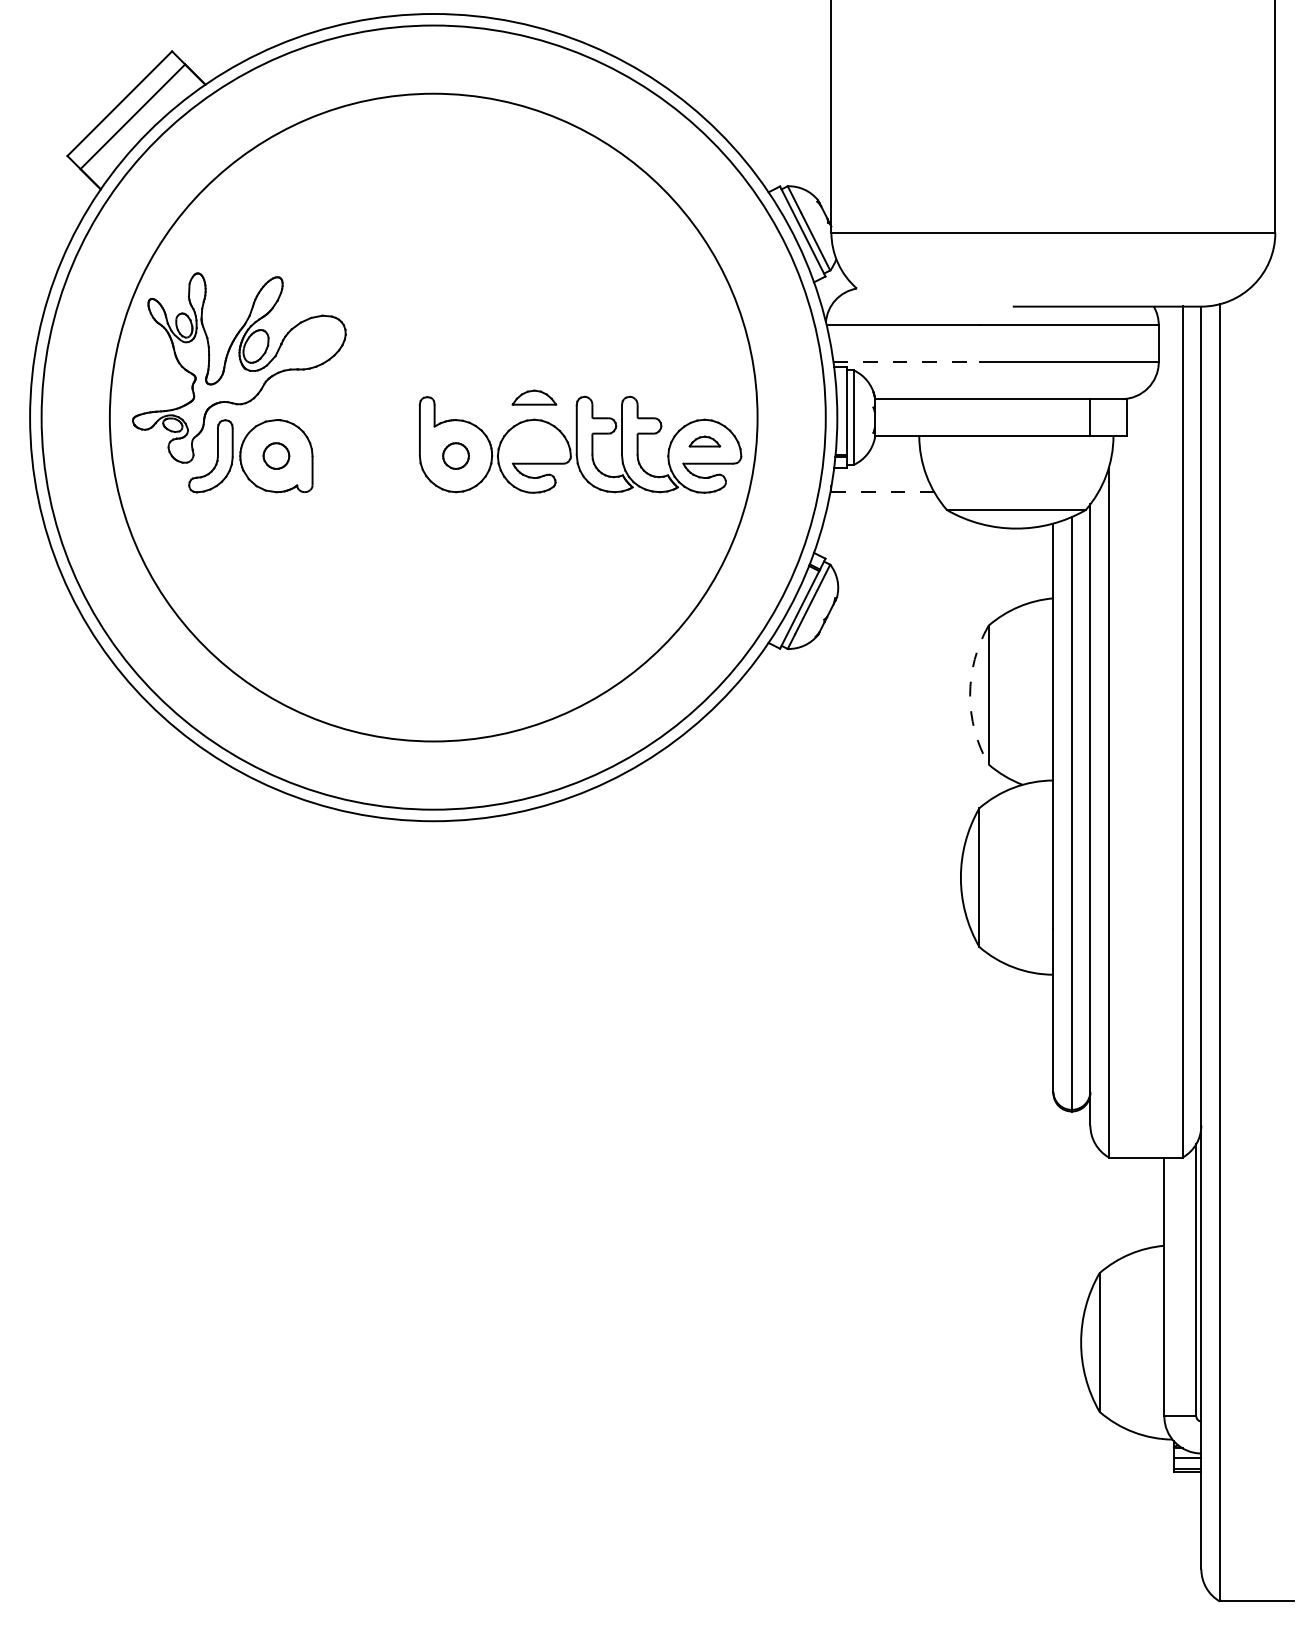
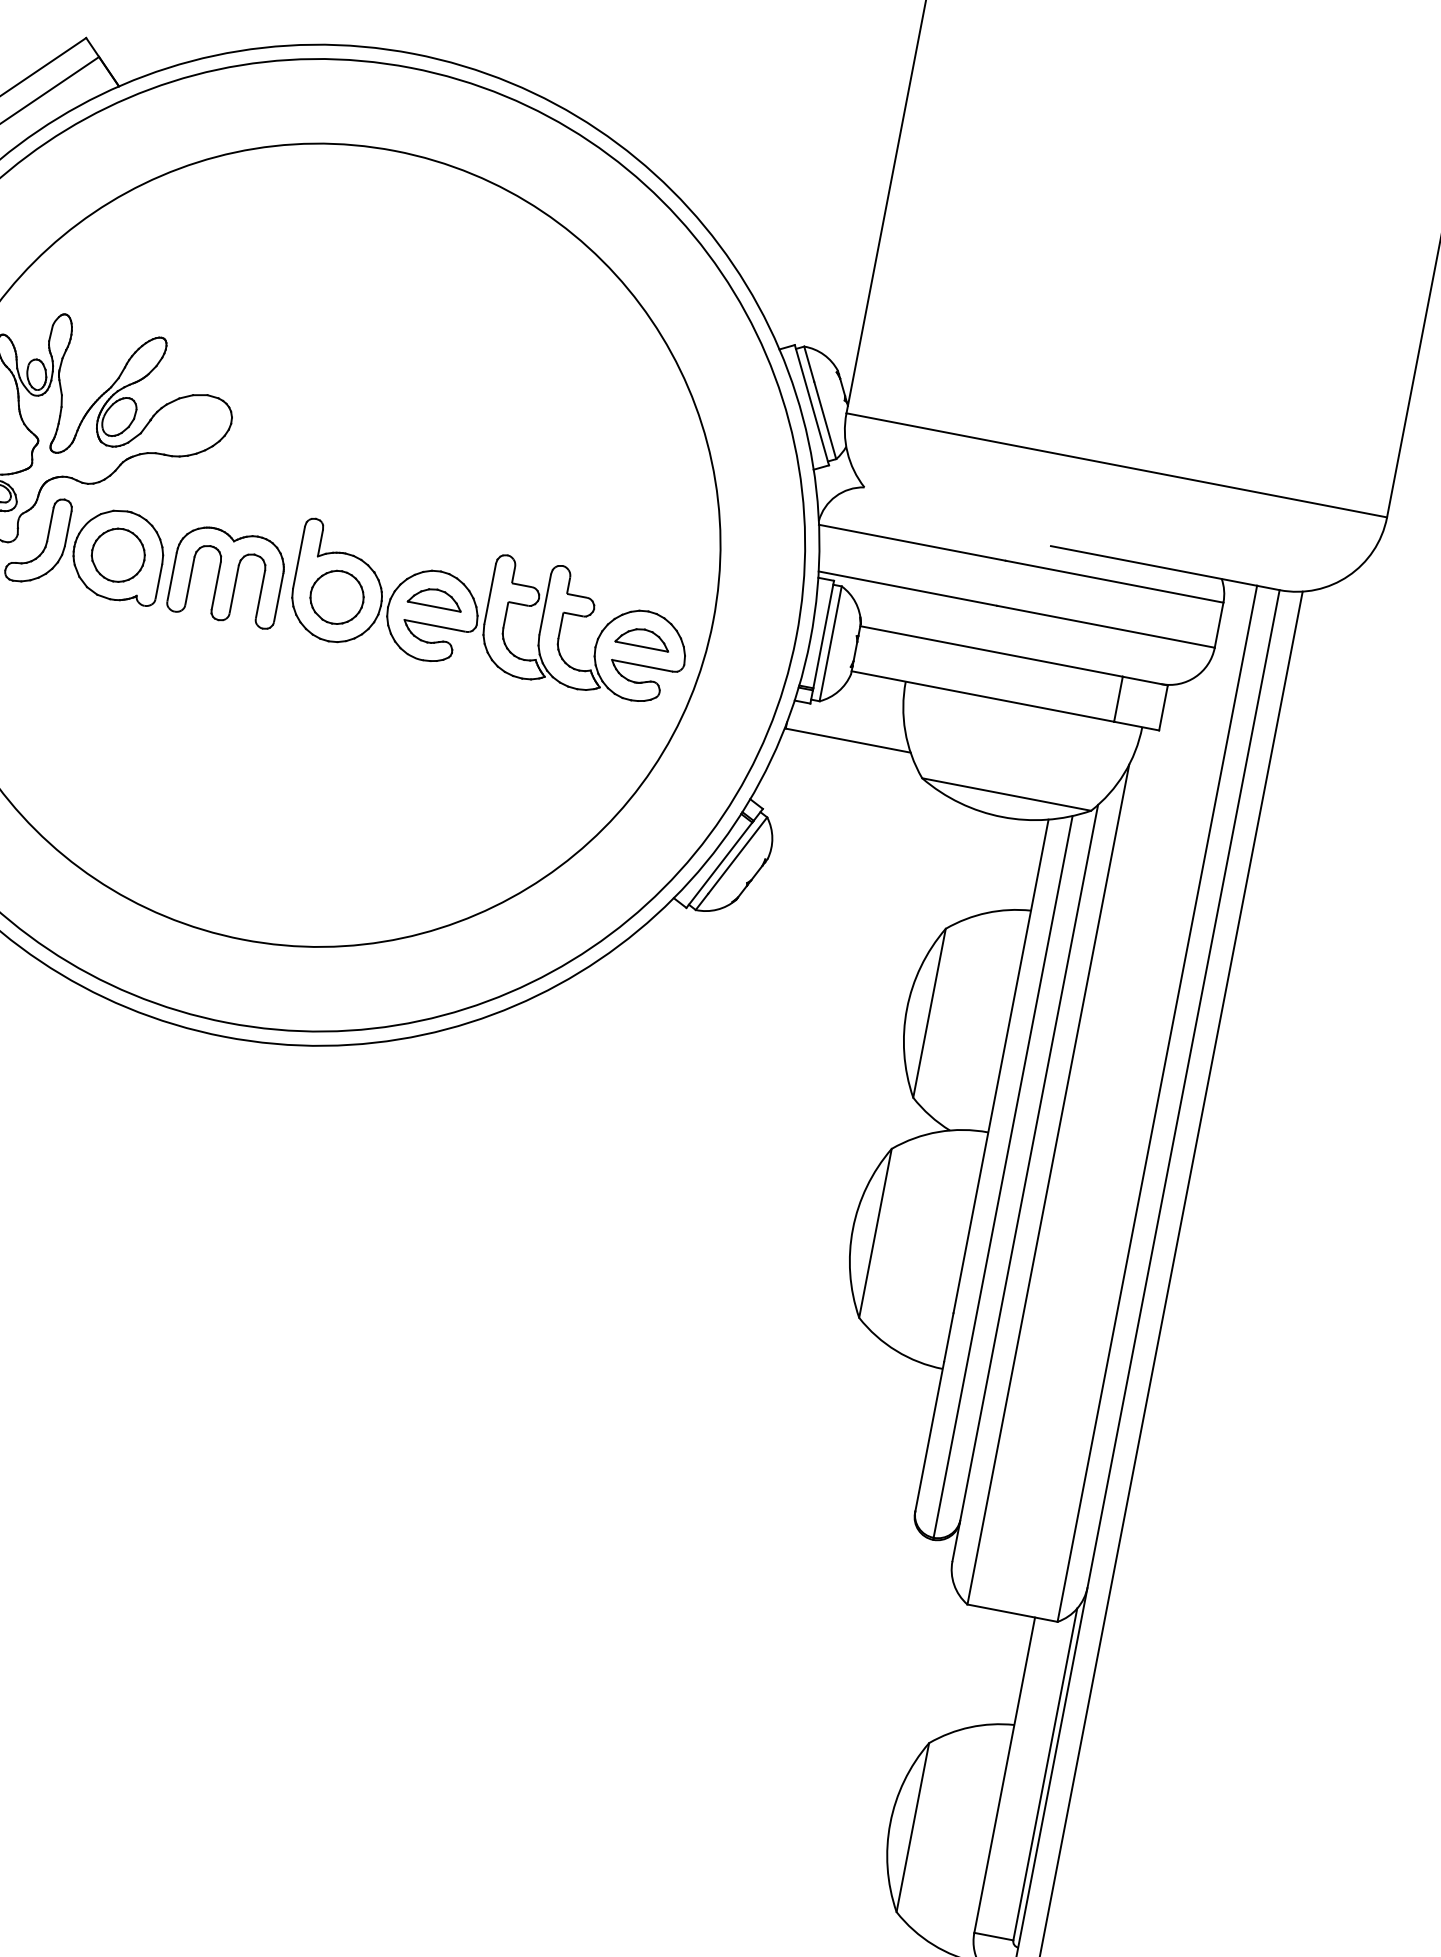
line: (907, 362) -> (908, 589), dashed -> solid
part: (534, 397) -> (436, 597), moved
part: (704, 441) -> (643, 637), size x1.43
part: (276, 455) -> (118, 554), size x1.67
part: (455, 455) -> (336, 596), size x1.67
part: (365, 456) -> (226, 576), added
line: (883, 491) -> (849, 740), dashed -> solid
arc: (970, 695) -> (907, 1009), dashed -> solid

